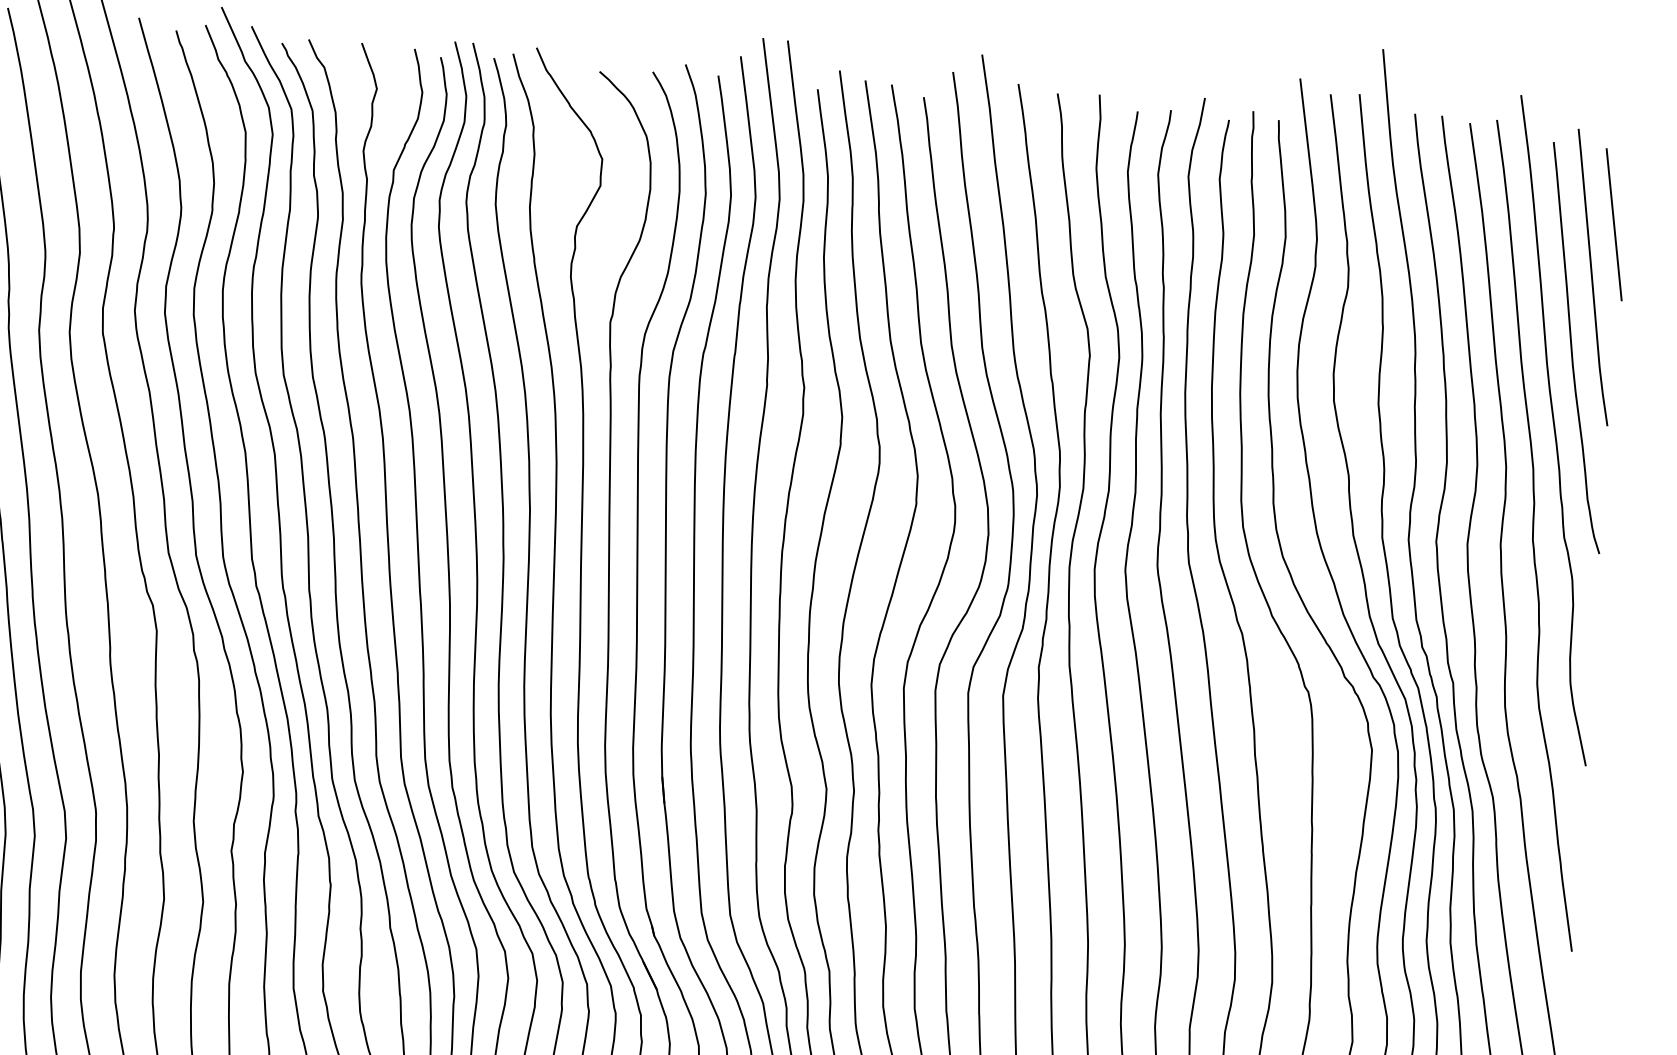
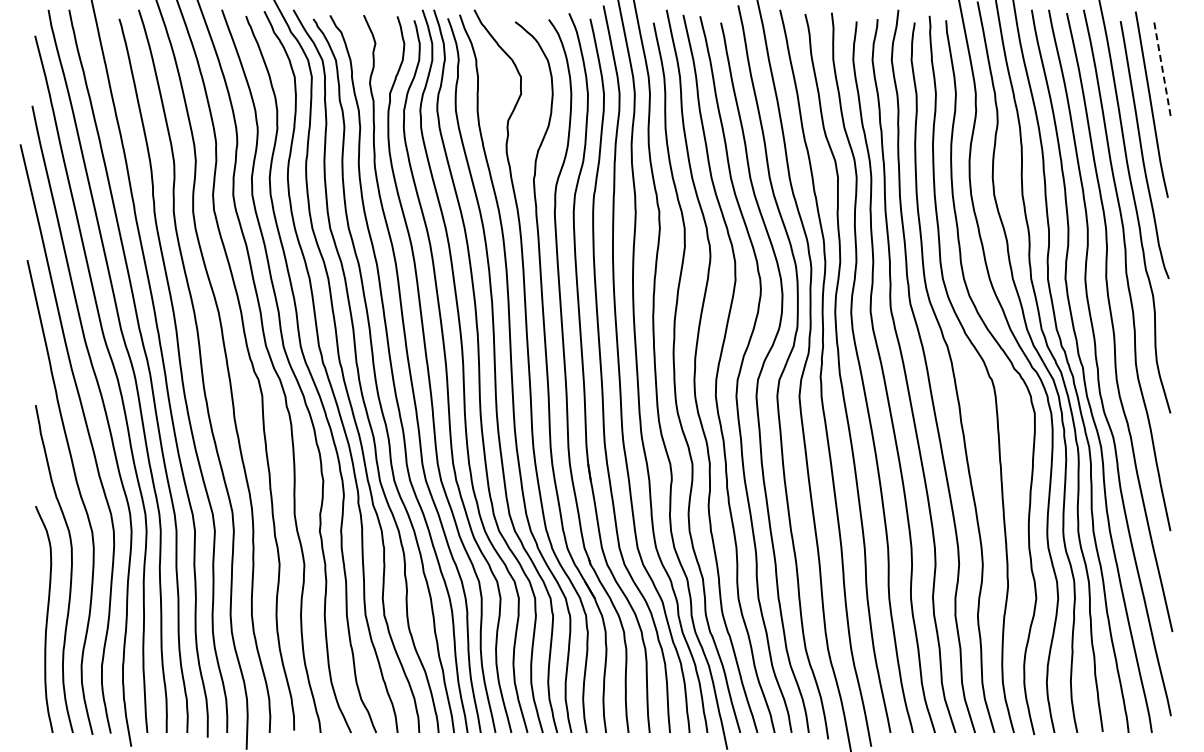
line: (1613, 224) -> (1162, 70), solid -> dashed

